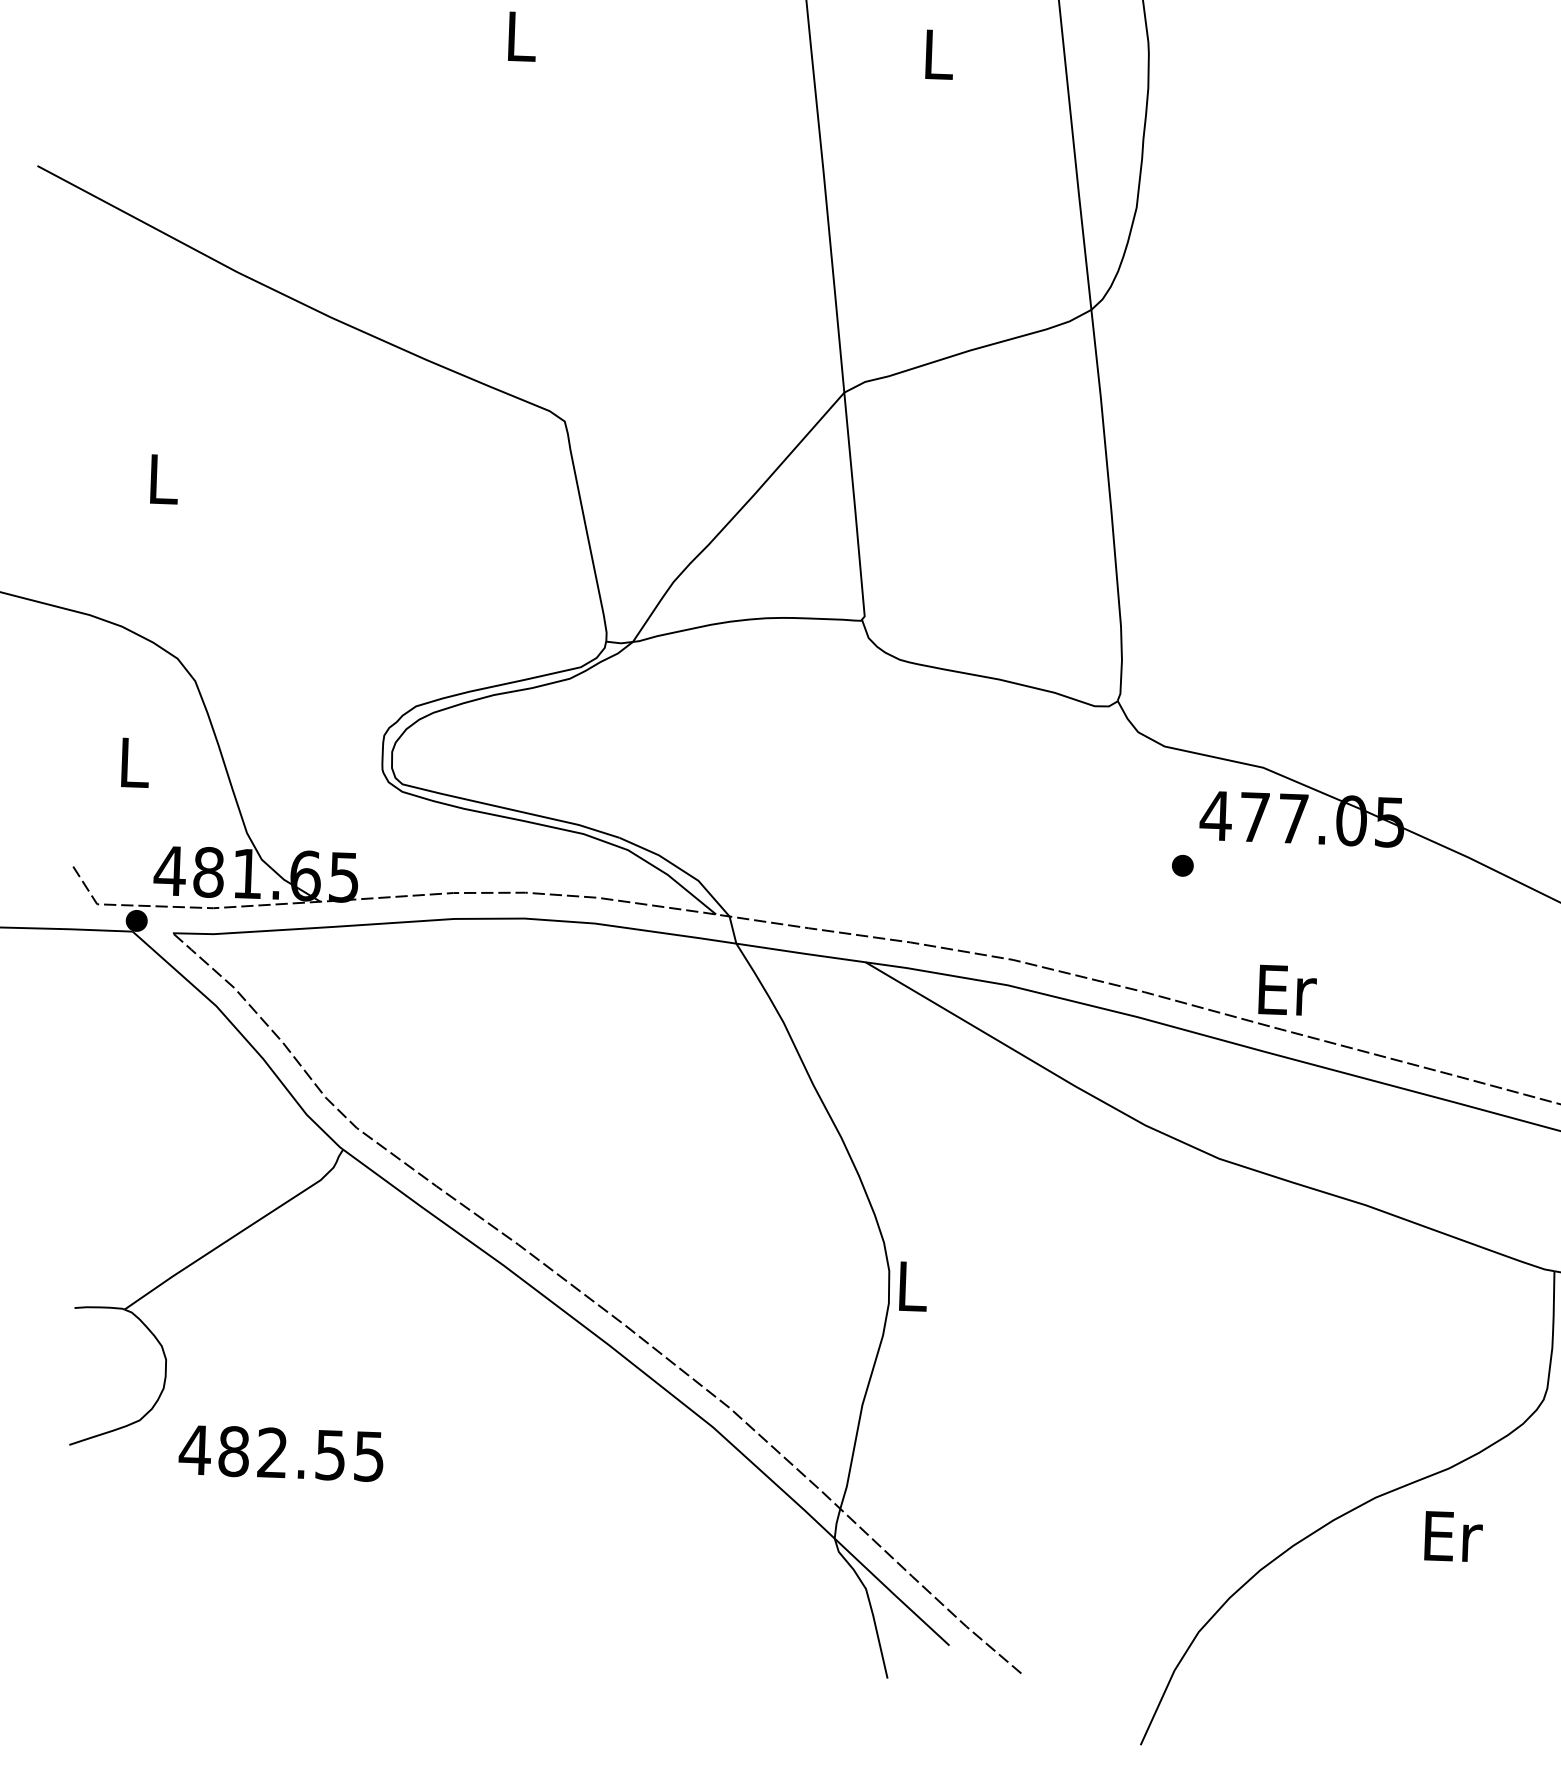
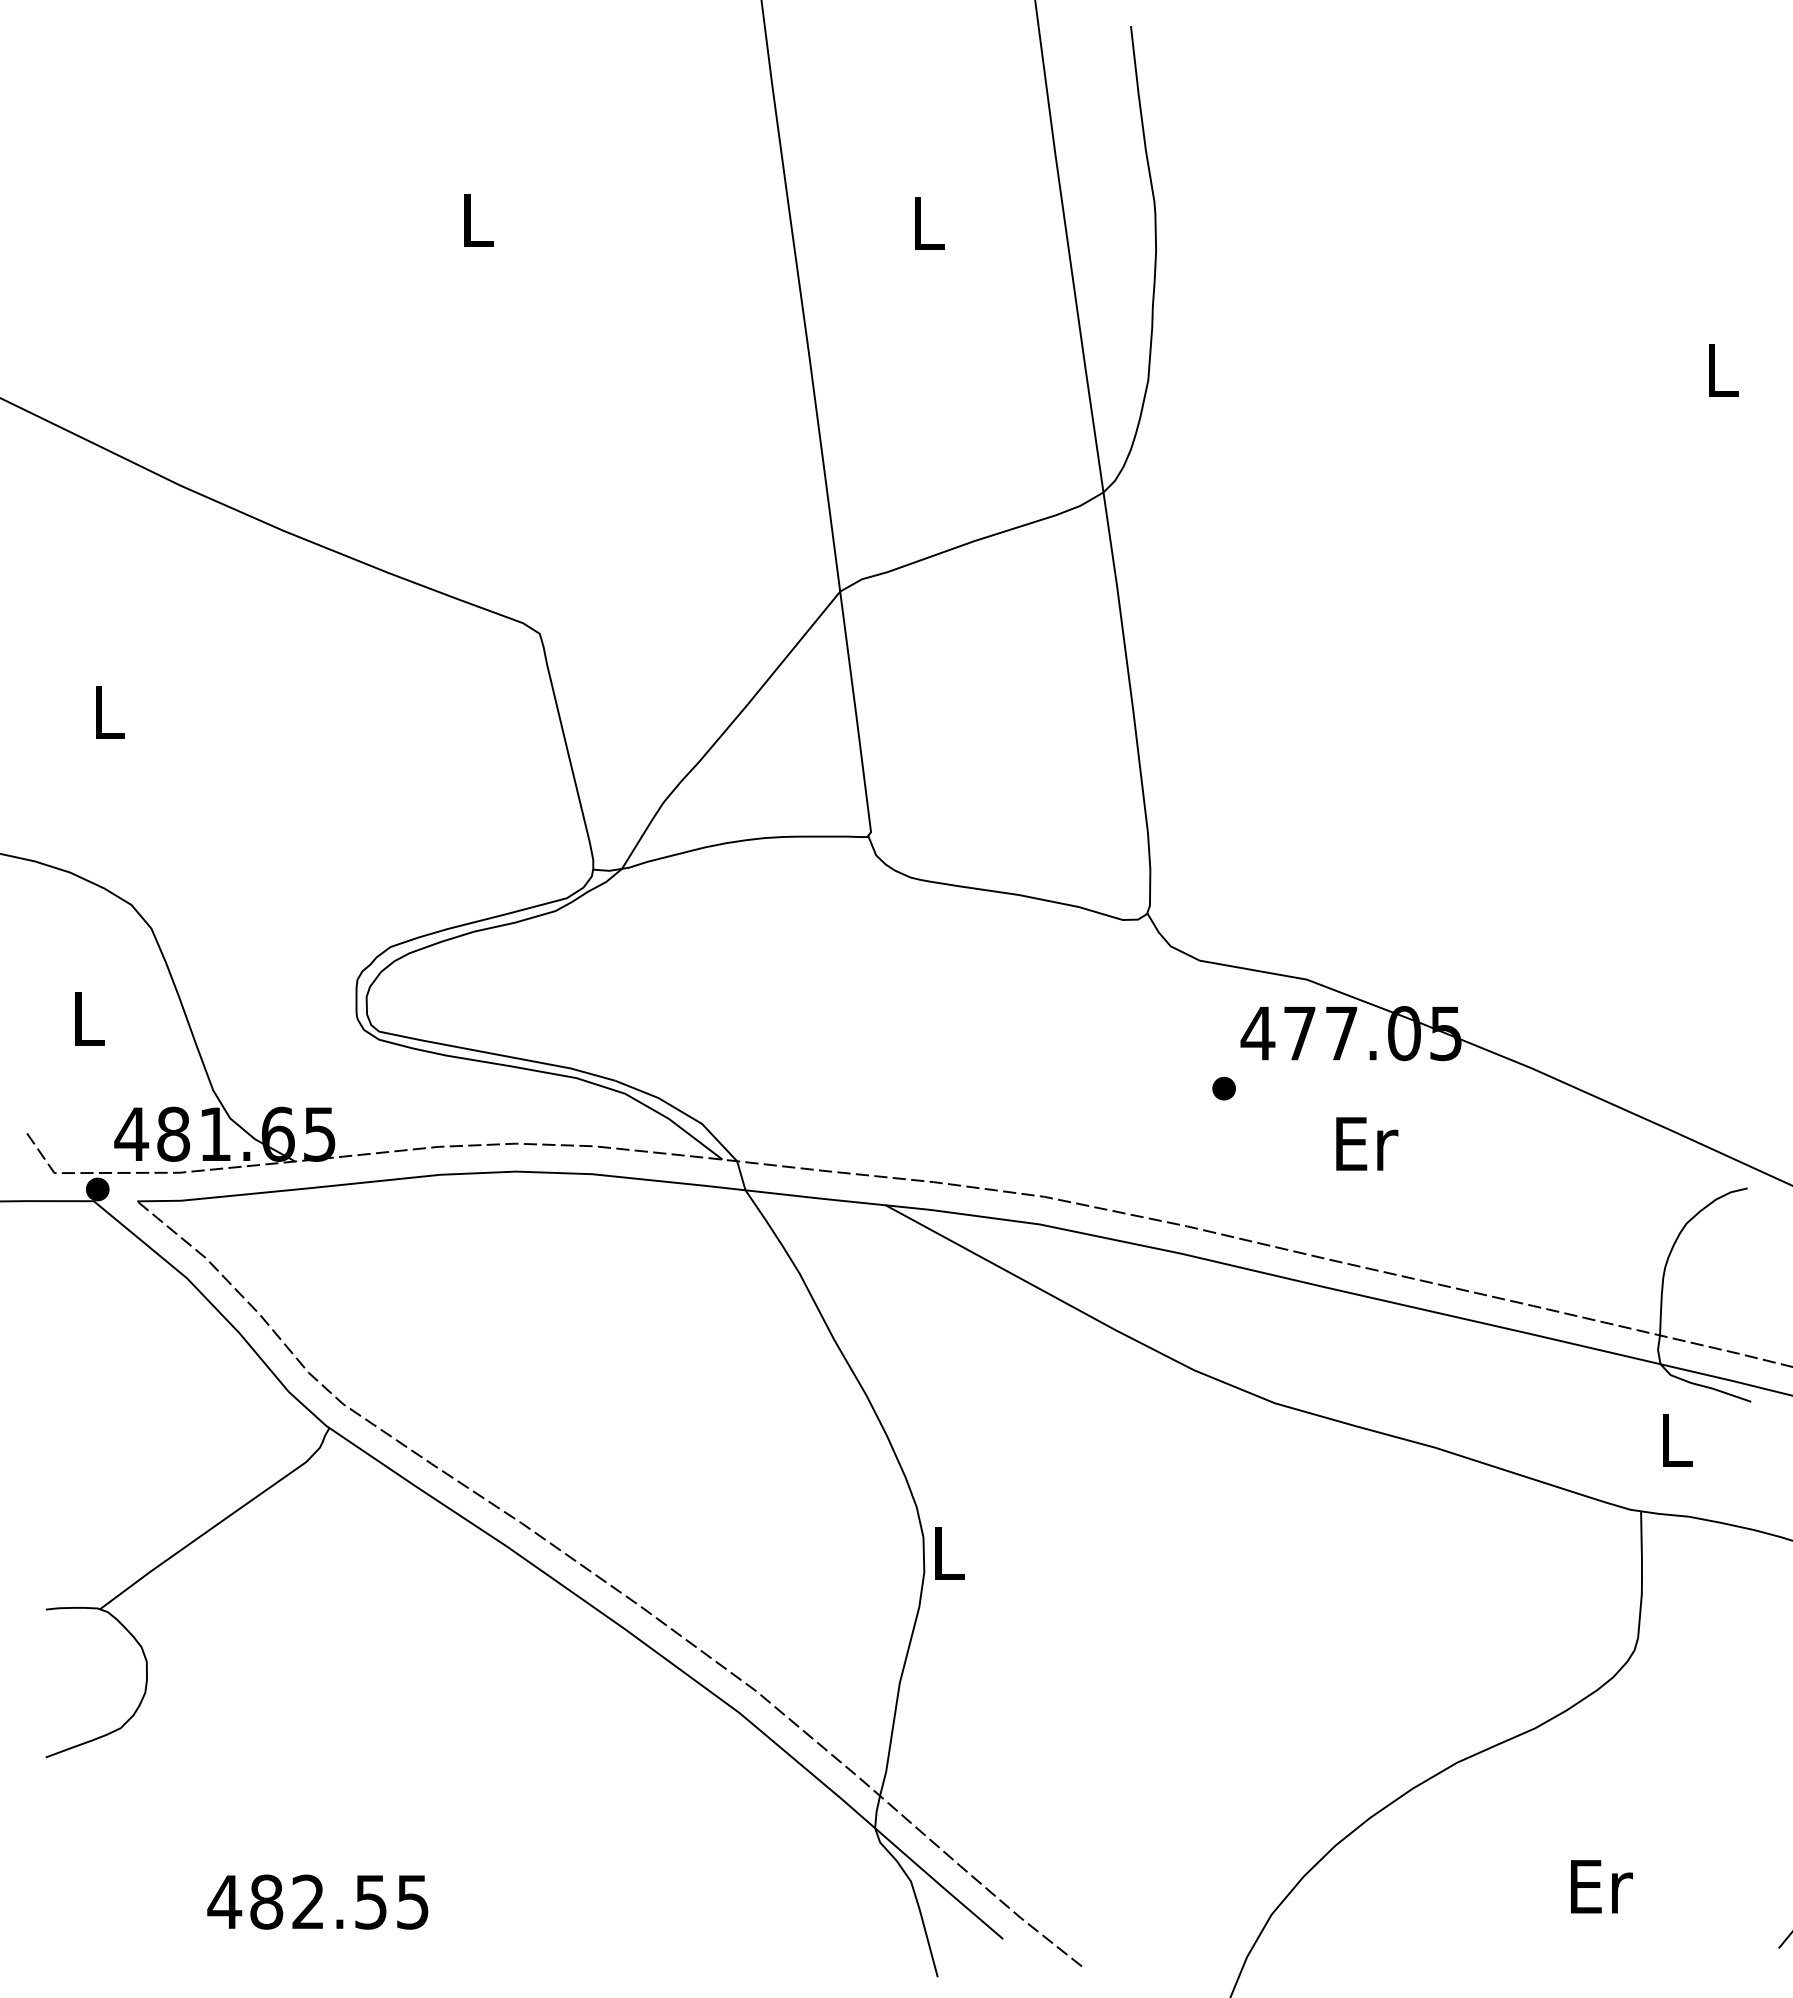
text: (1288, 990) -> (1367, 1143), moved
text: (281, 1452) -> (317, 1901), moved
text: (1453, 1536) -> (1601, 1886), moved

